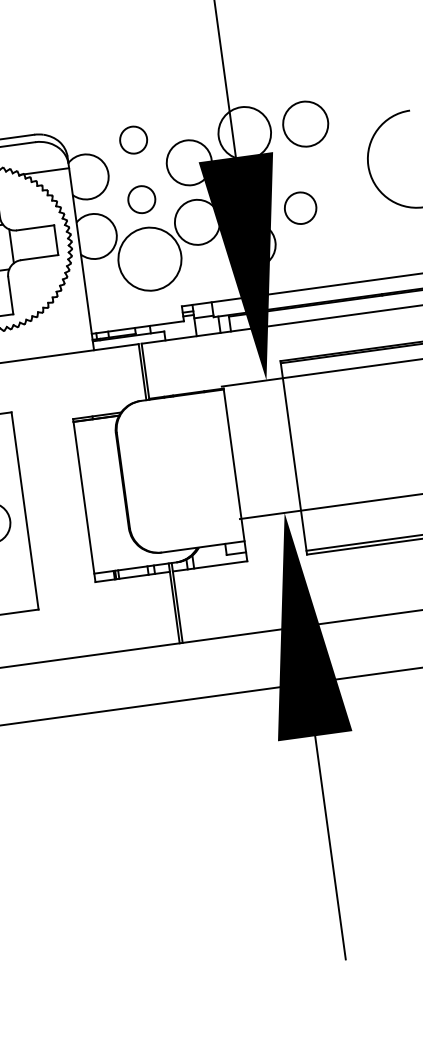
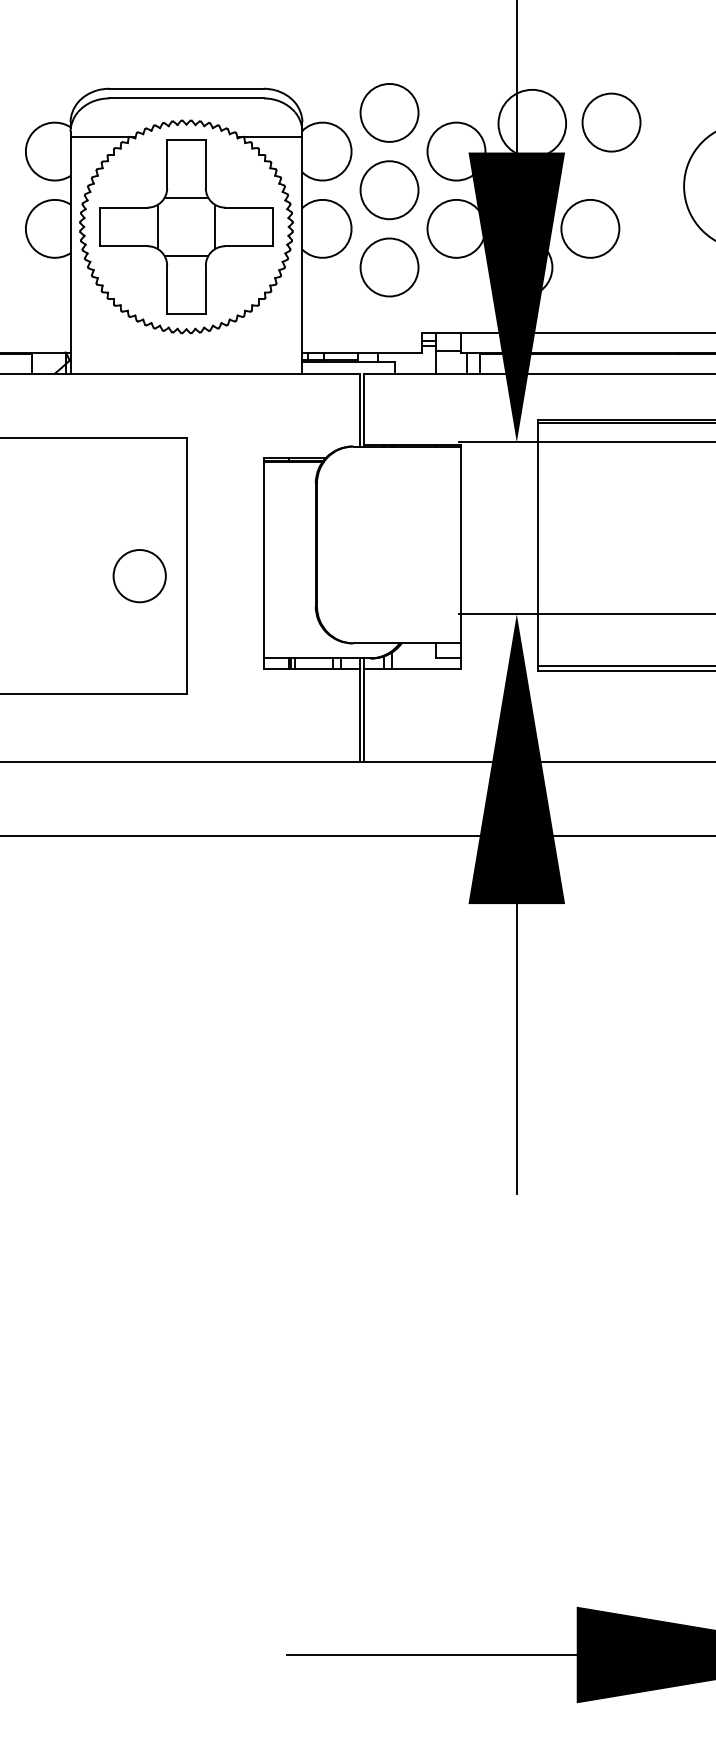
circle: (133, 139) -> (389, 112), size x1.67
circle: (141, 199) -> (389, 190), size x1.67
circle: (300, 207) -> (590, 228), size x1.43
circle: (149, 259) -> (389, 267), size x0.71

